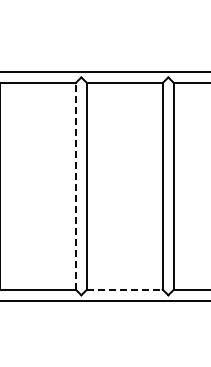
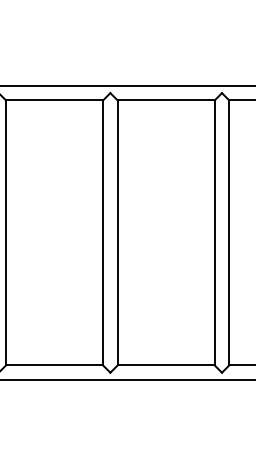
line: (75, 185) -> (102, 231), dashed -> solid
line: (124, 289) -> (165, 365), dashed -> solid

